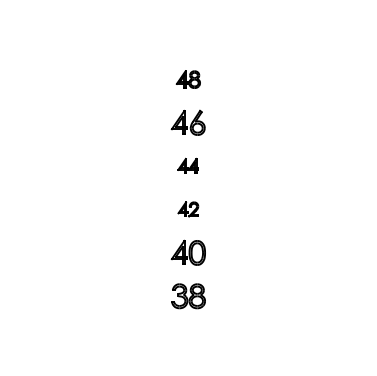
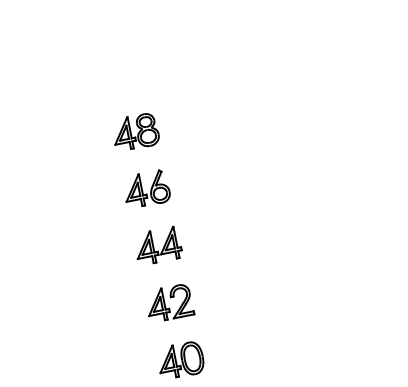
part: (188, 79) -> (135, 132), size x1.43
part: (187, 165) -> (156, 245), size x1.67
part: (188, 209) -> (169, 303), size x1.67

